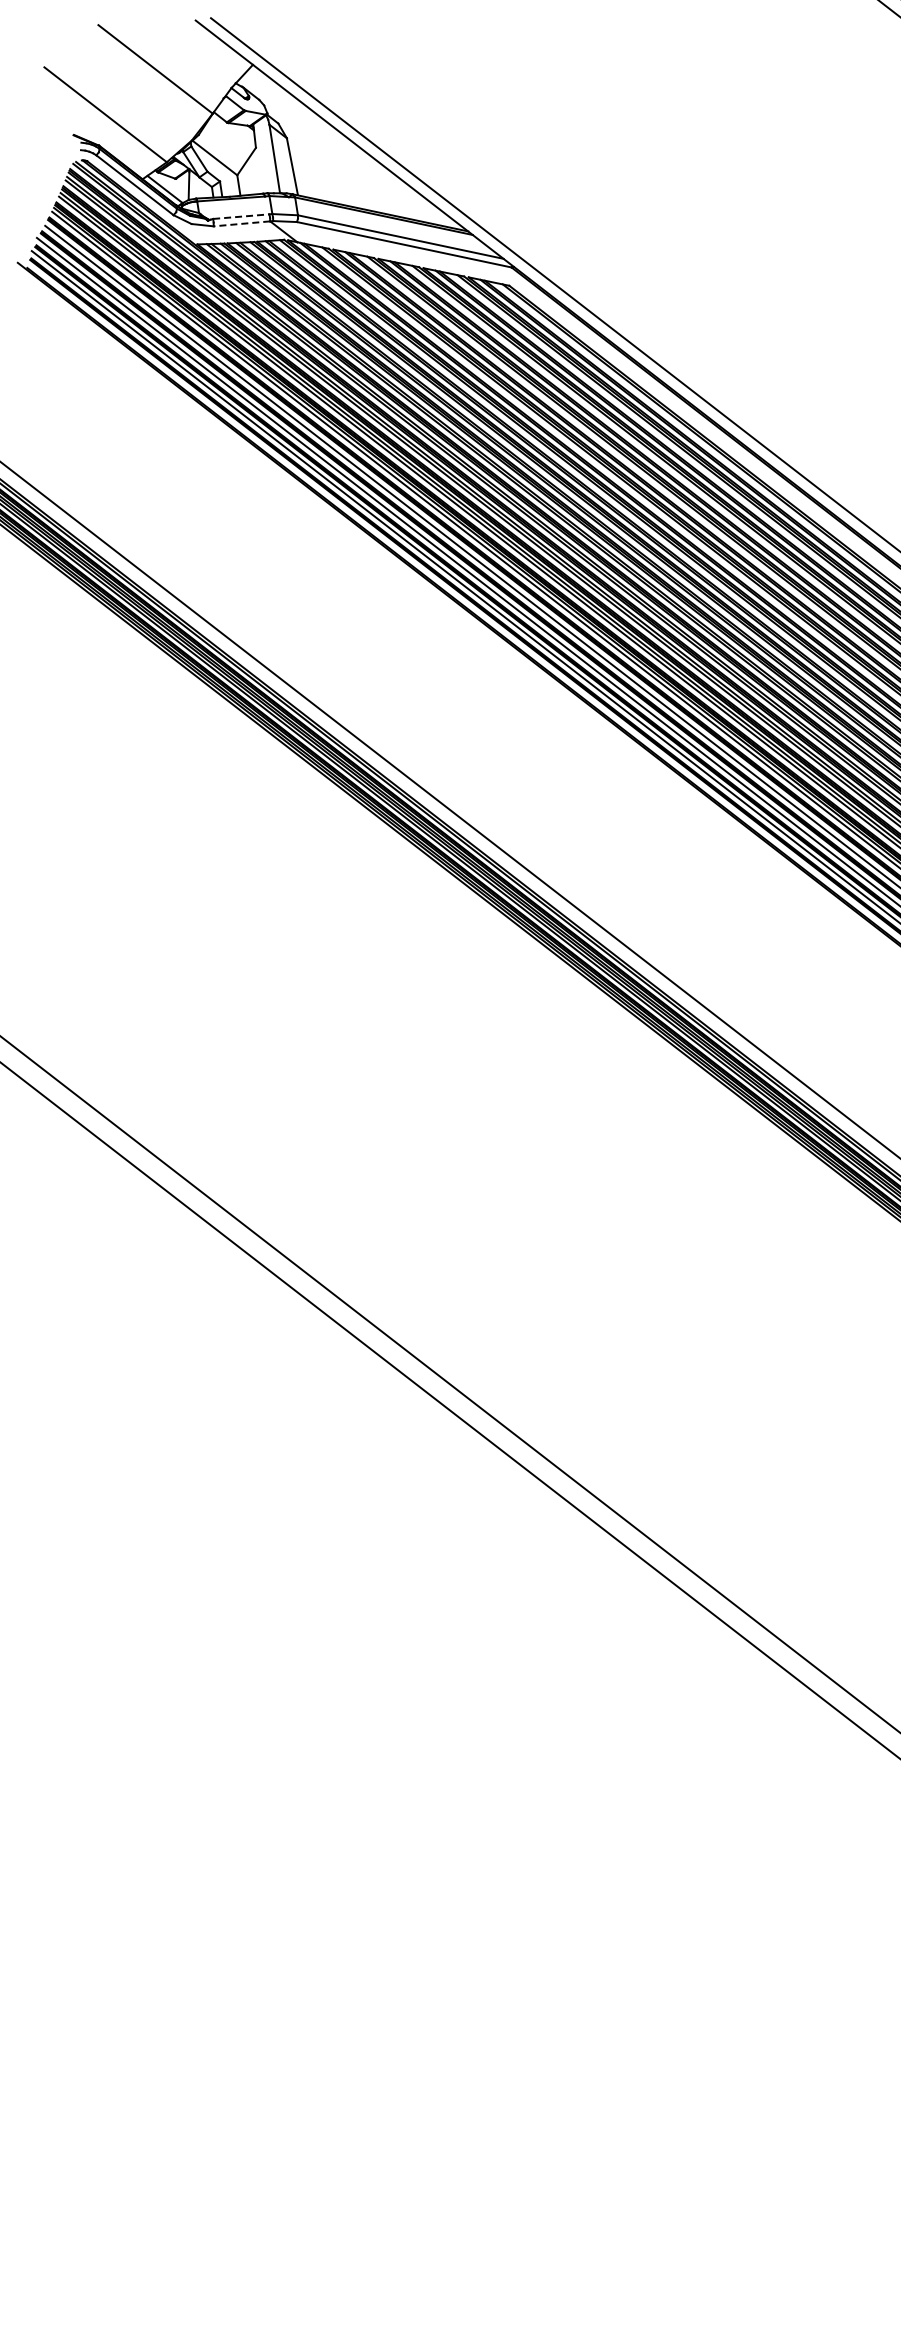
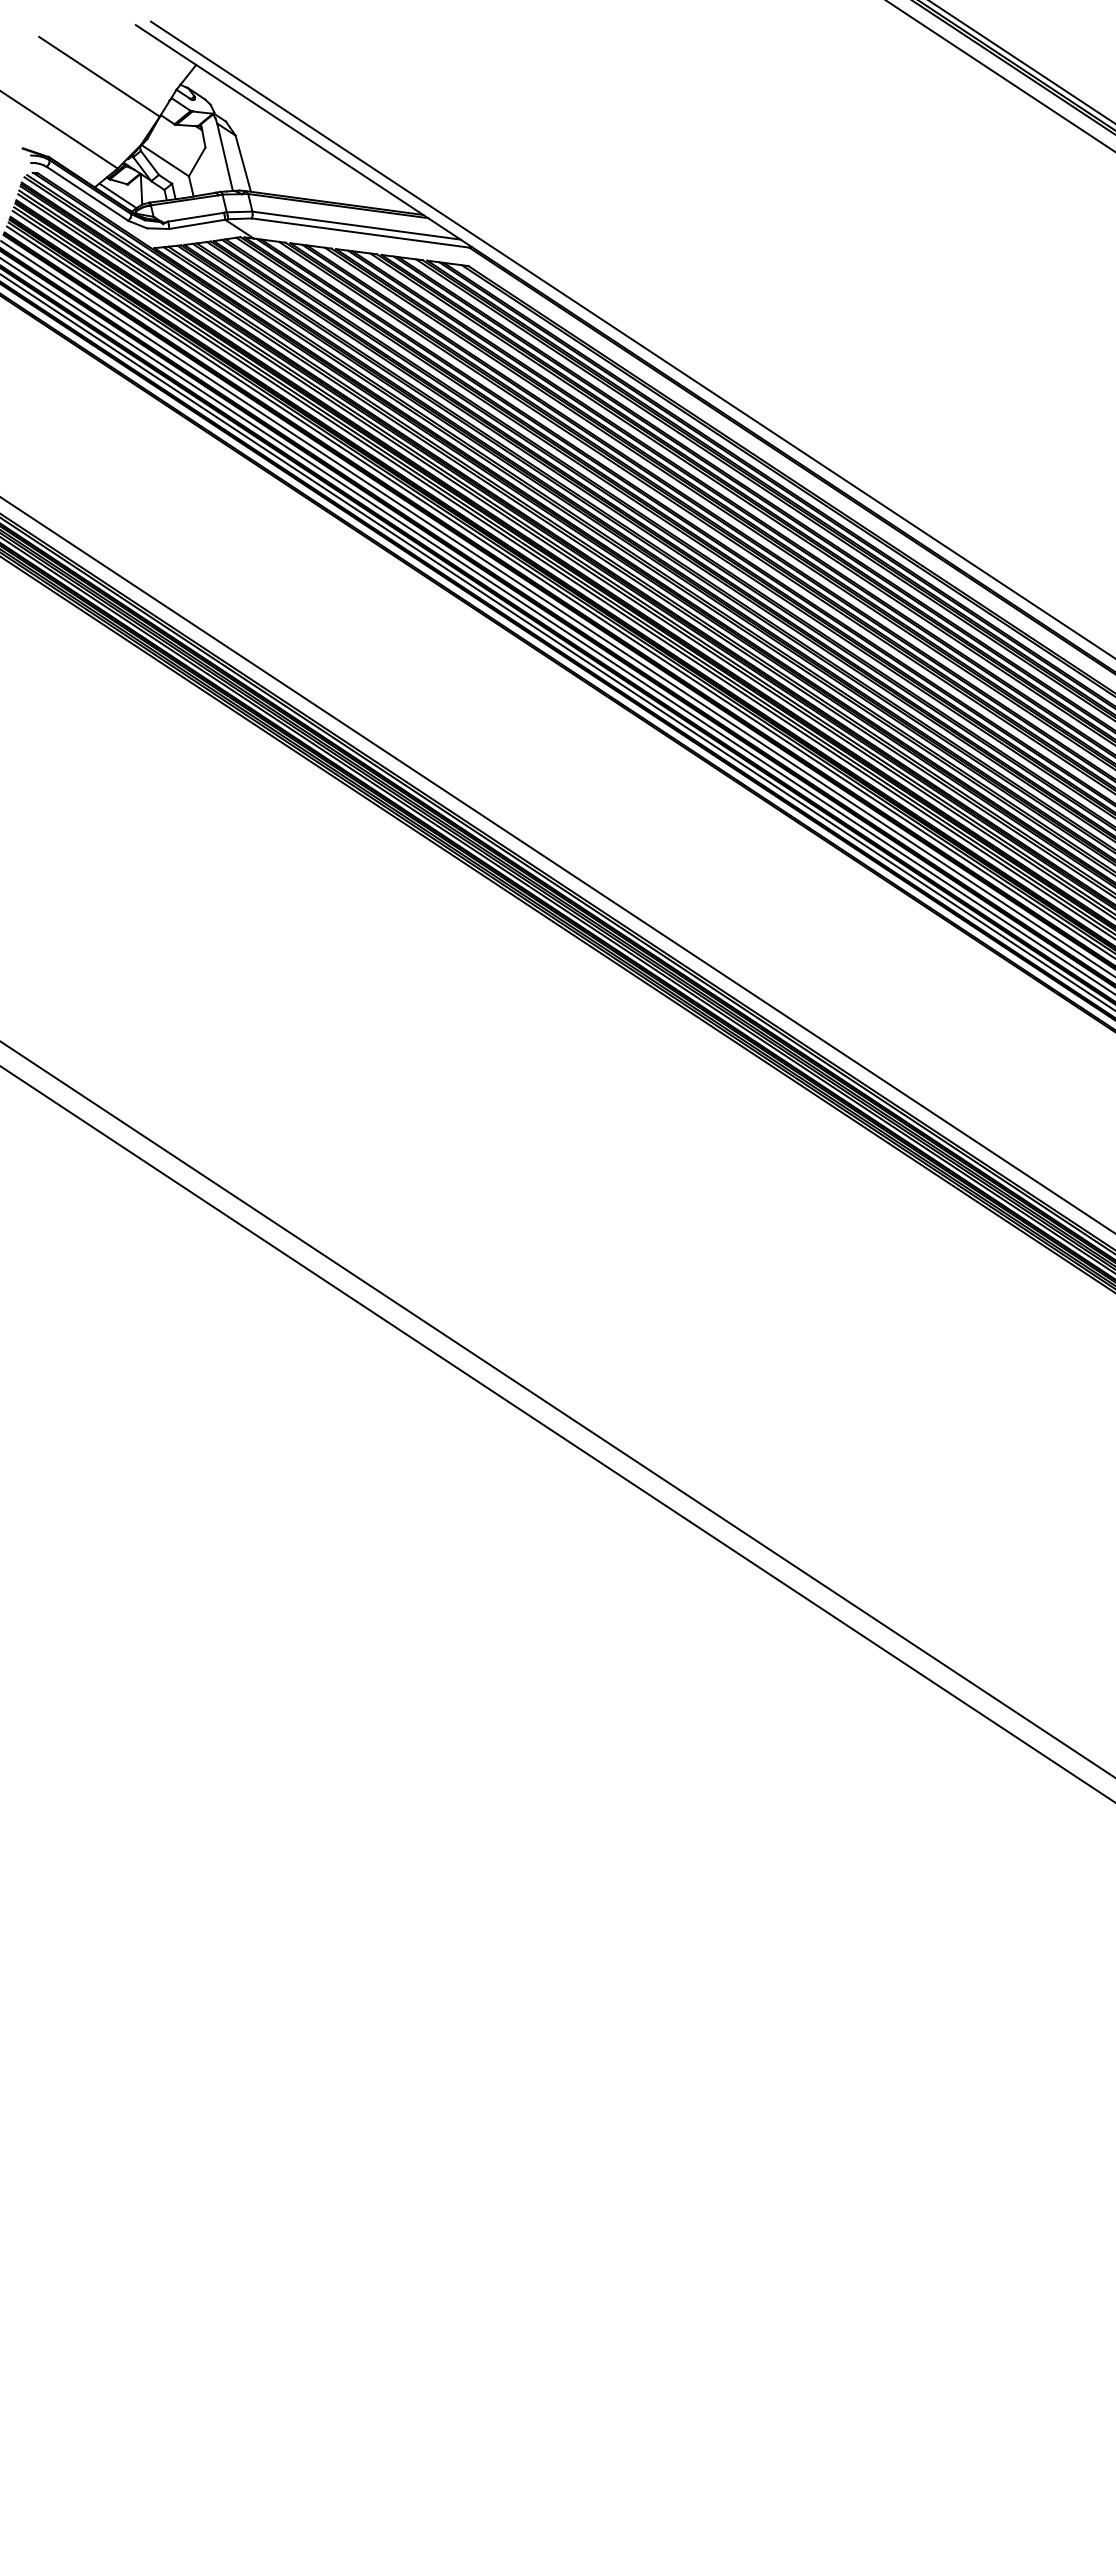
line: (241, 216) -> (196, 217), dashed -> solid
line: (241, 223) -> (196, 224), dashed -> solid

